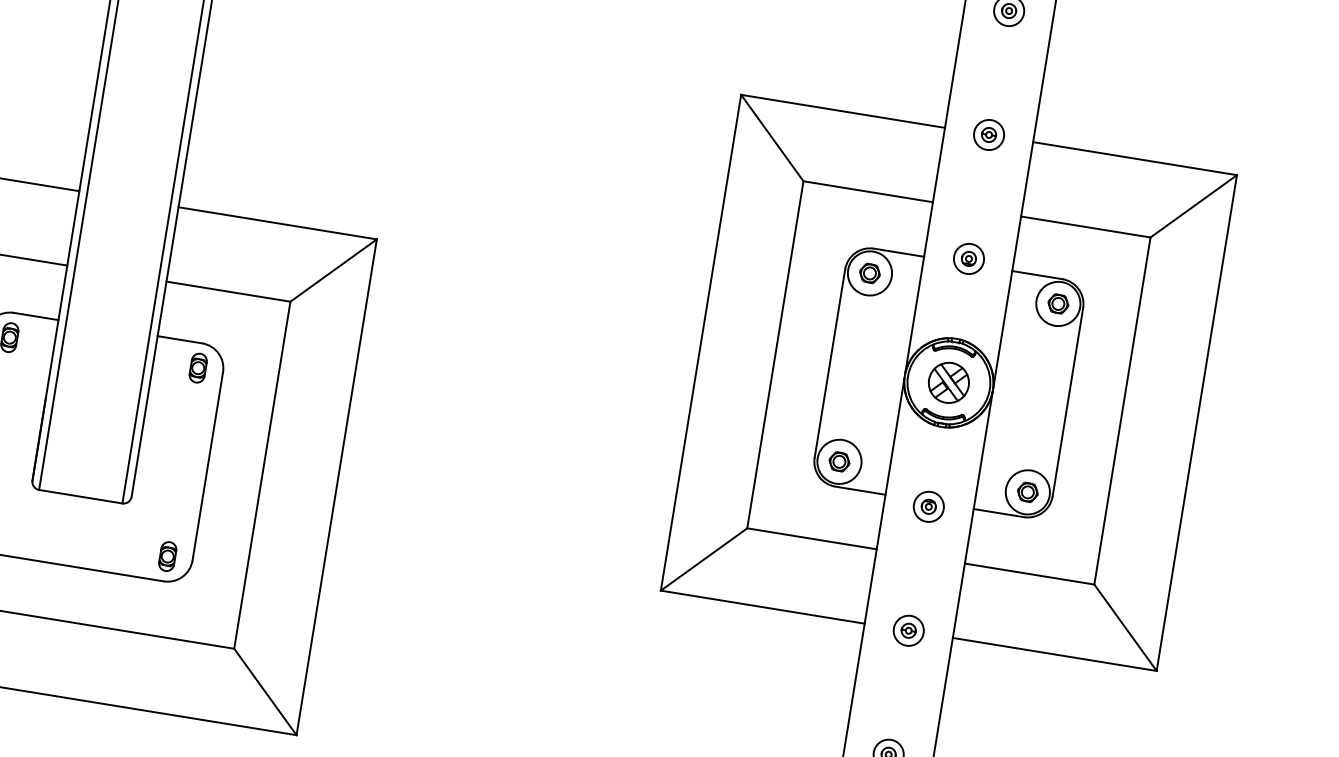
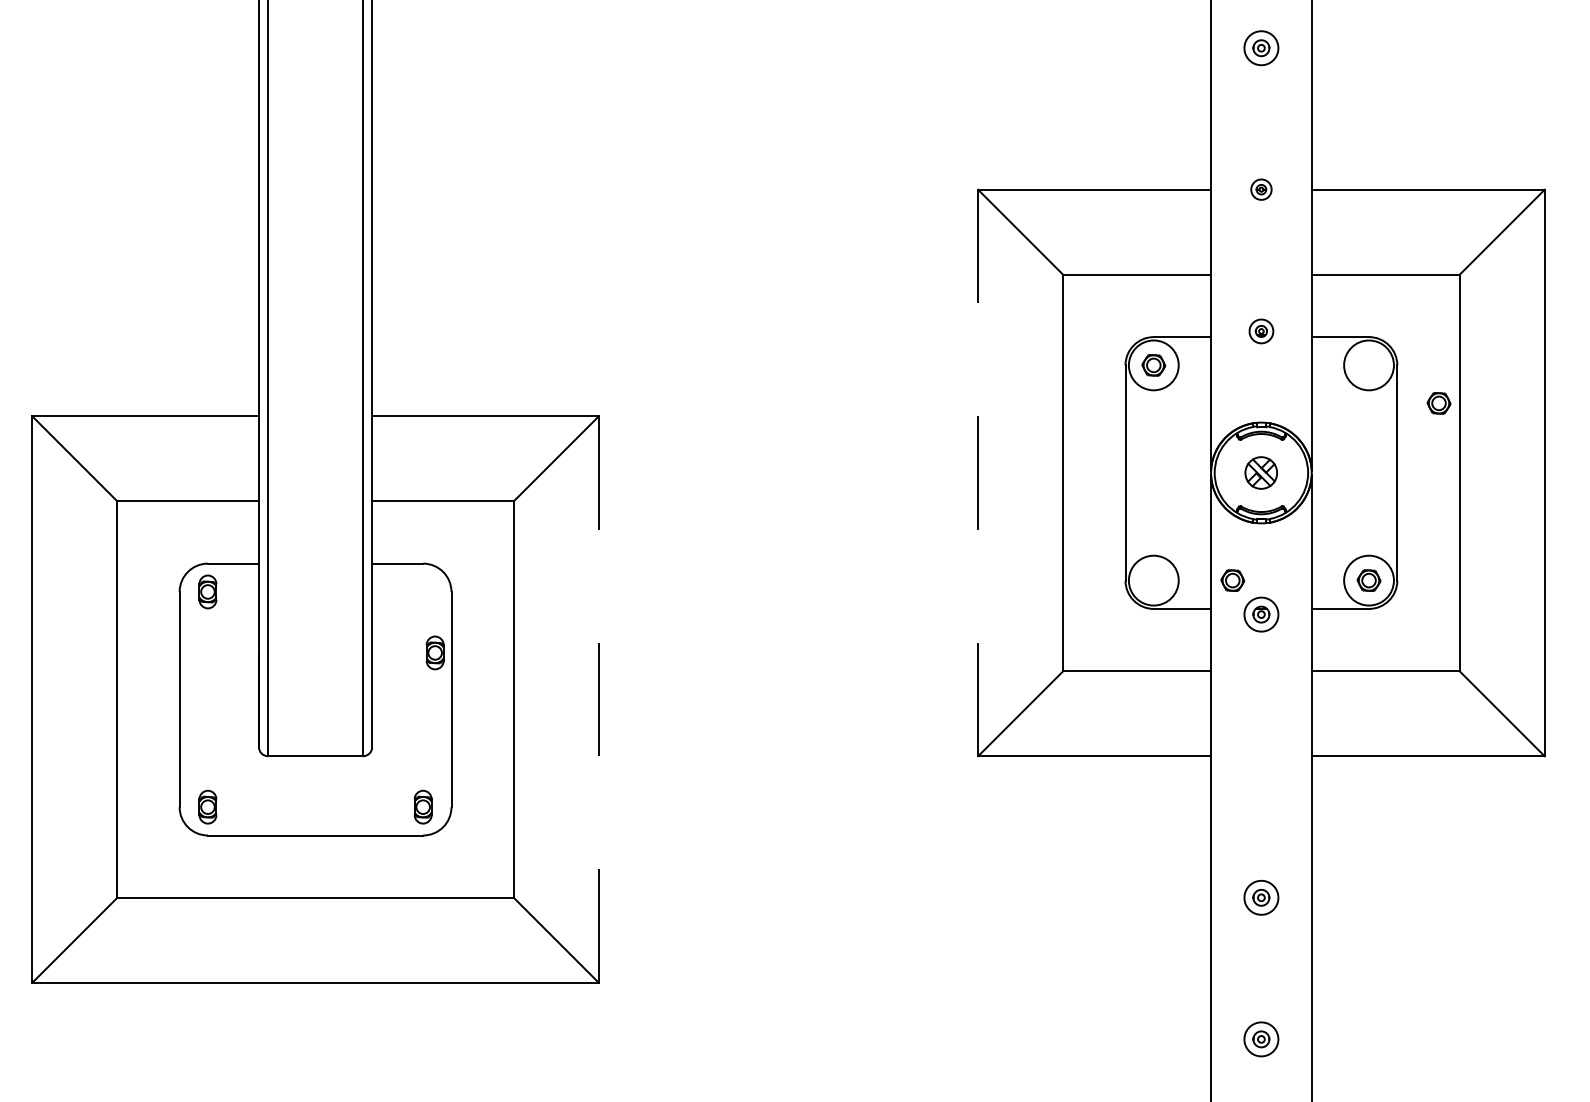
part: (989, 134) -> (1261, 189), size x0.6
part: (969, 259) -> (1261, 331), size x0.7
part: (1057, 303) -> (1438, 403), moved
line: (701, 343) -> (978, 473), solid -> dashed
part: (197, 367) -> (434, 652), moved
part: (948, 382) -> (1260, 472), size x0.7
part: (839, 461) -> (1232, 580), moved
line: (336, 487) -> (598, 699), solid -> dashed
part: (908, 631) -> (1261, 756), removed

